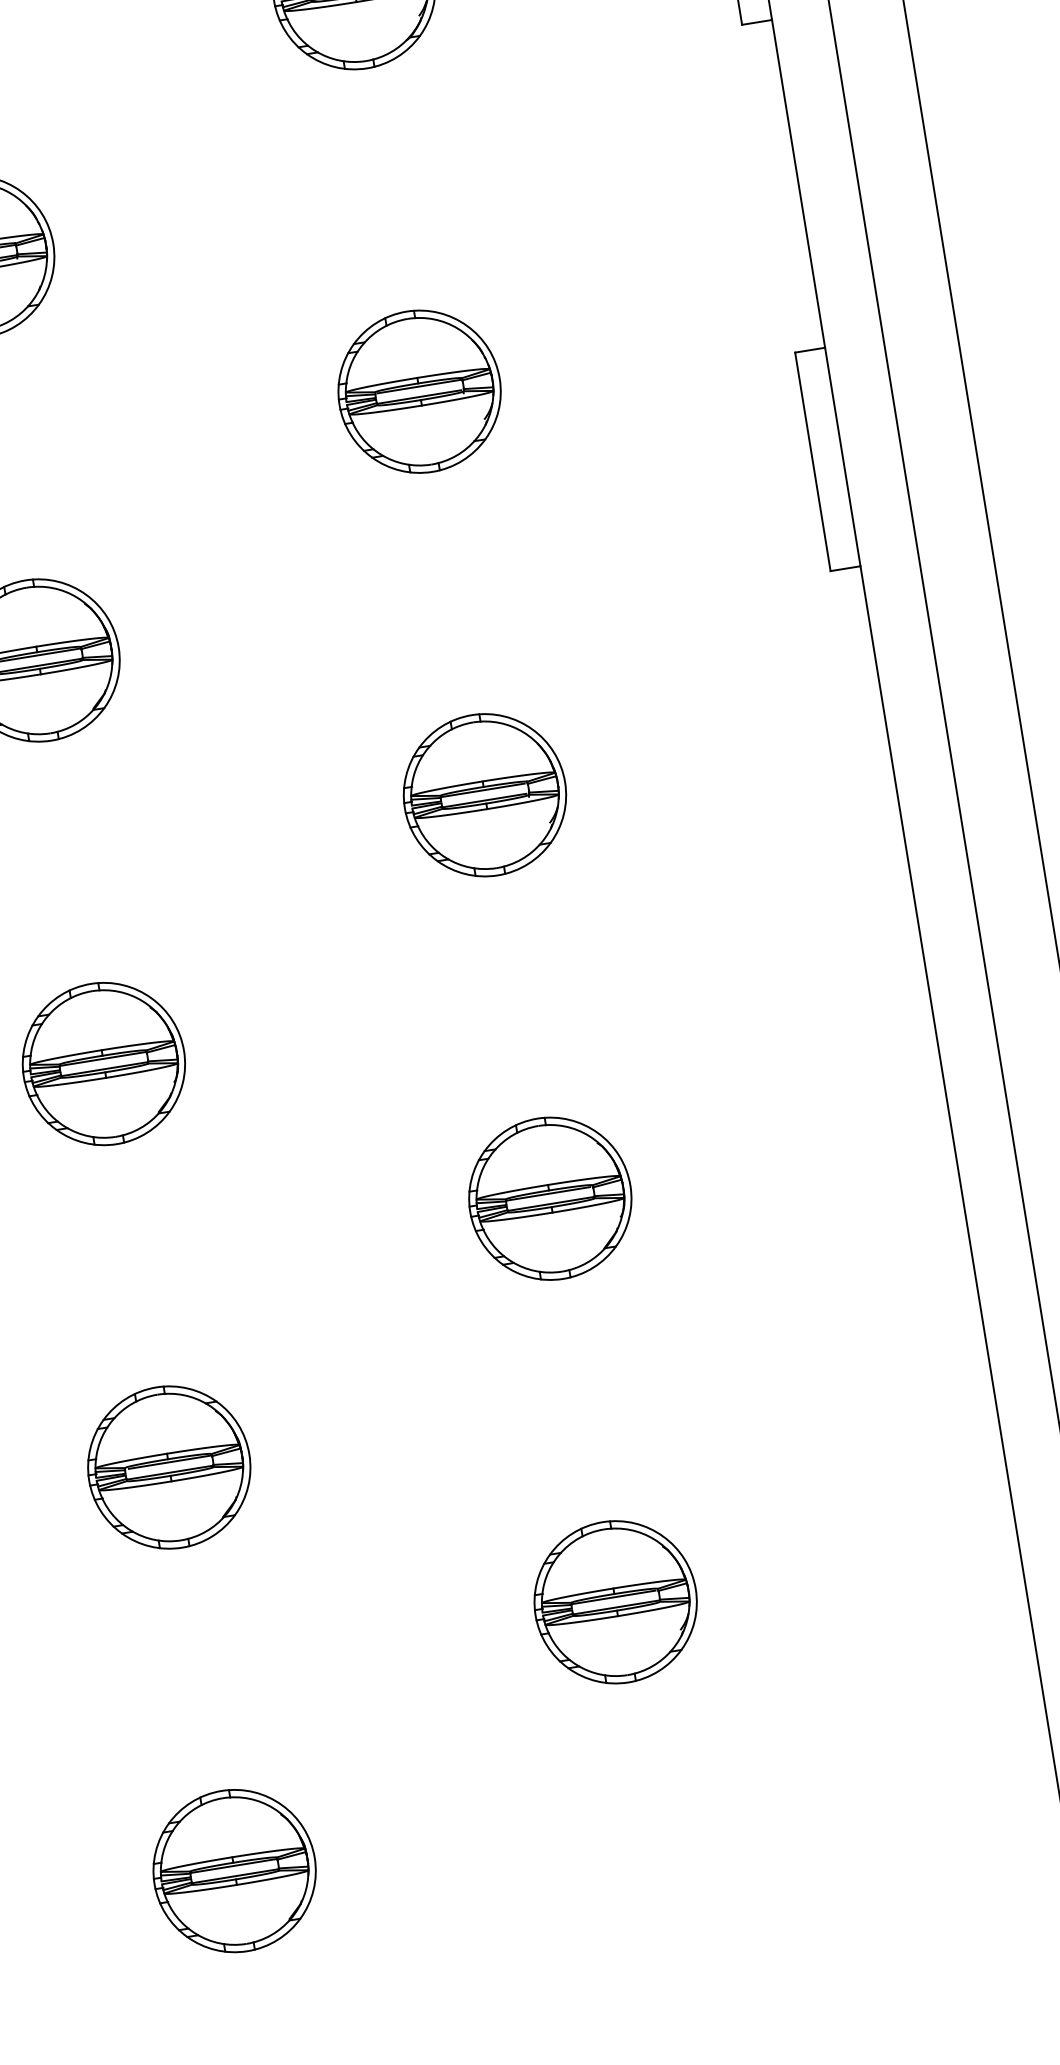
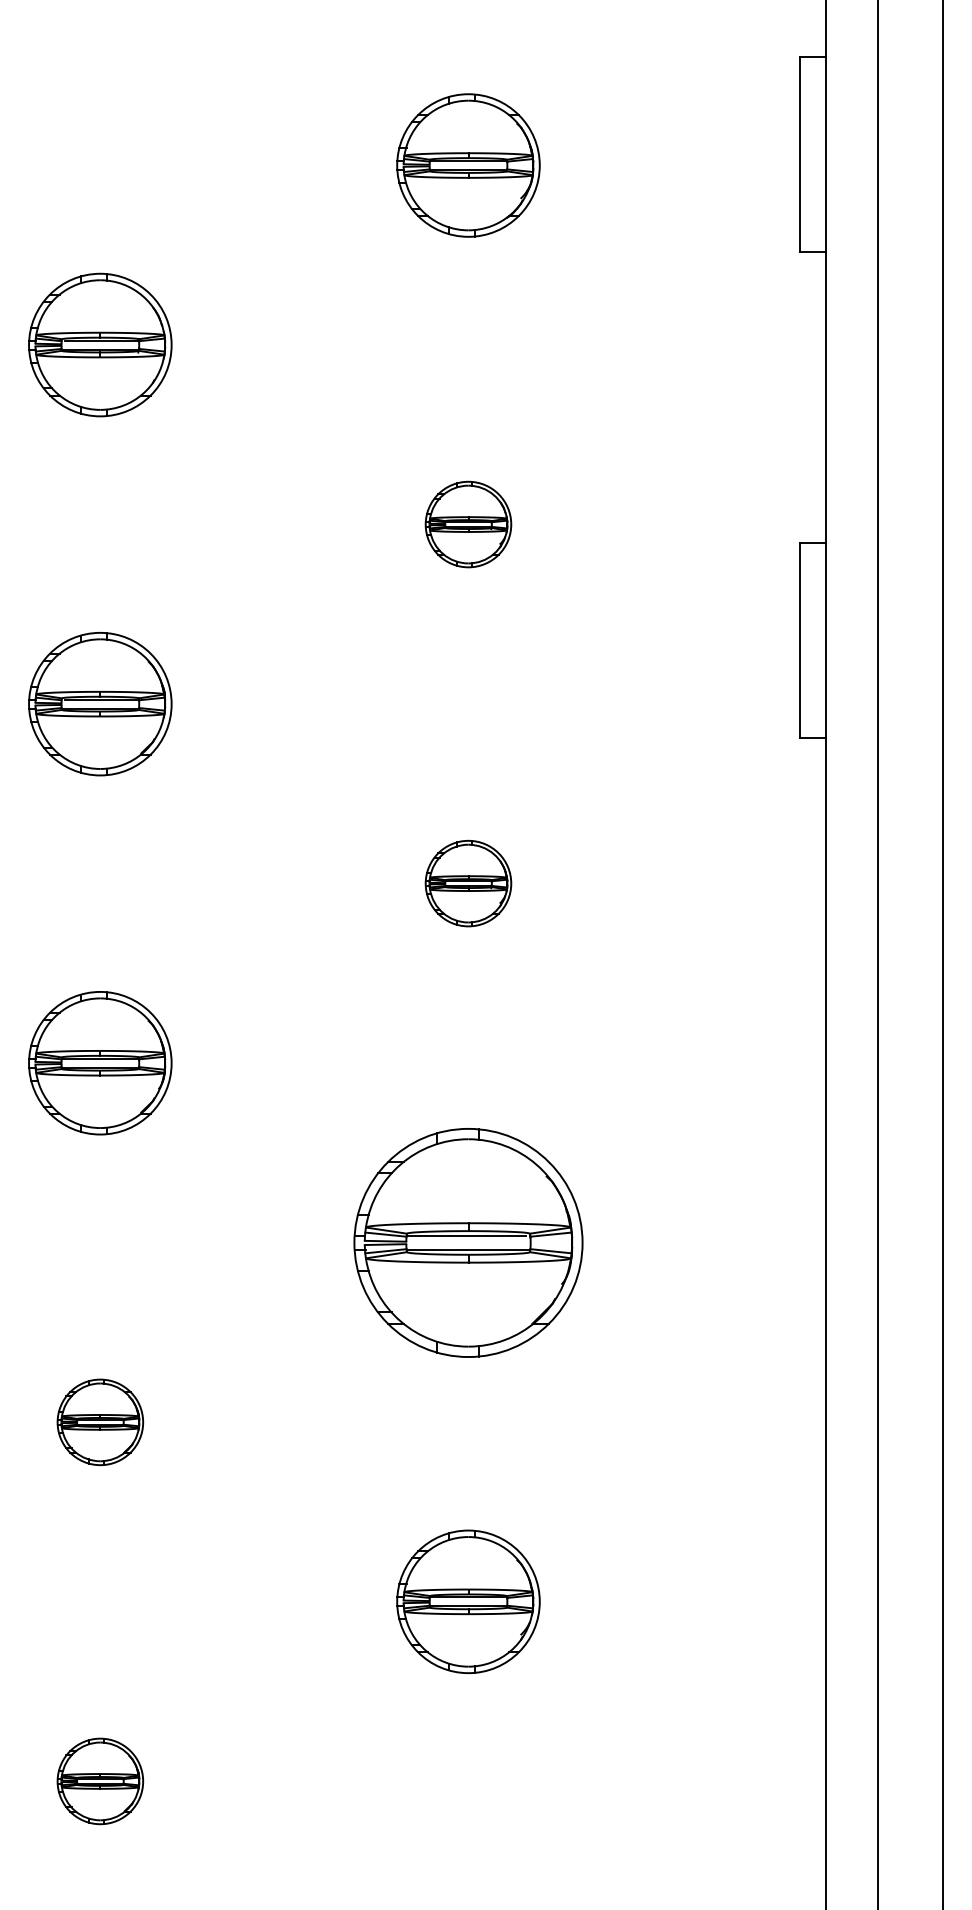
part: (419, 391) -> (468, 524), size x0.6
part: (484, 795) -> (468, 883), size x0.6
part: (550, 1198) -> (468, 1242), size x1.6
part: (169, 1467) -> (100, 1422), size x0.6
part: (234, 1871) -> (100, 1781), size x0.6

